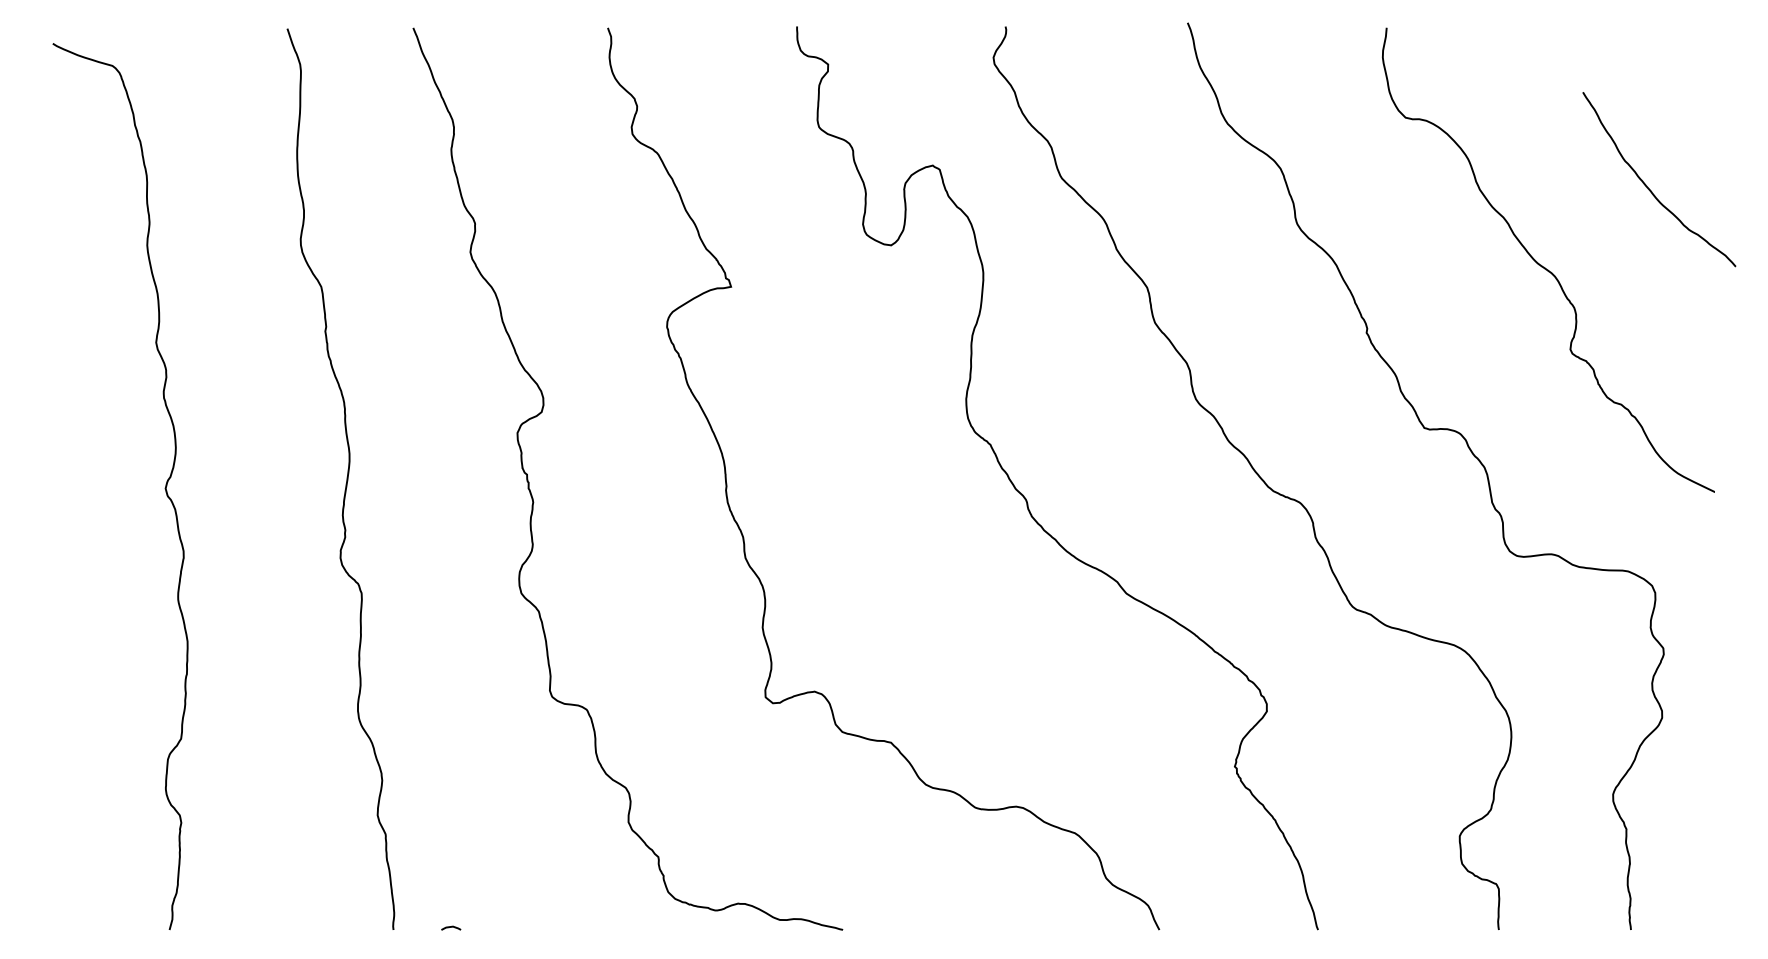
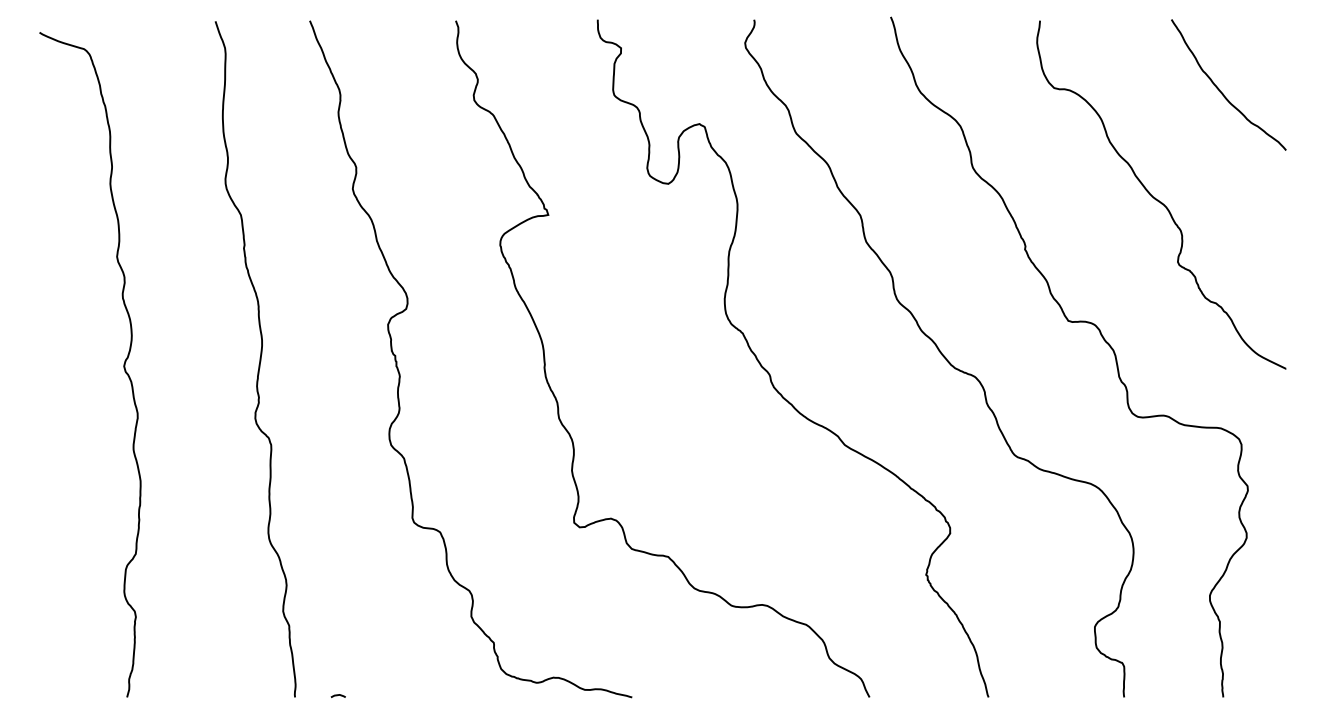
curve: (1649, 188) -> (1221, 91), moved

